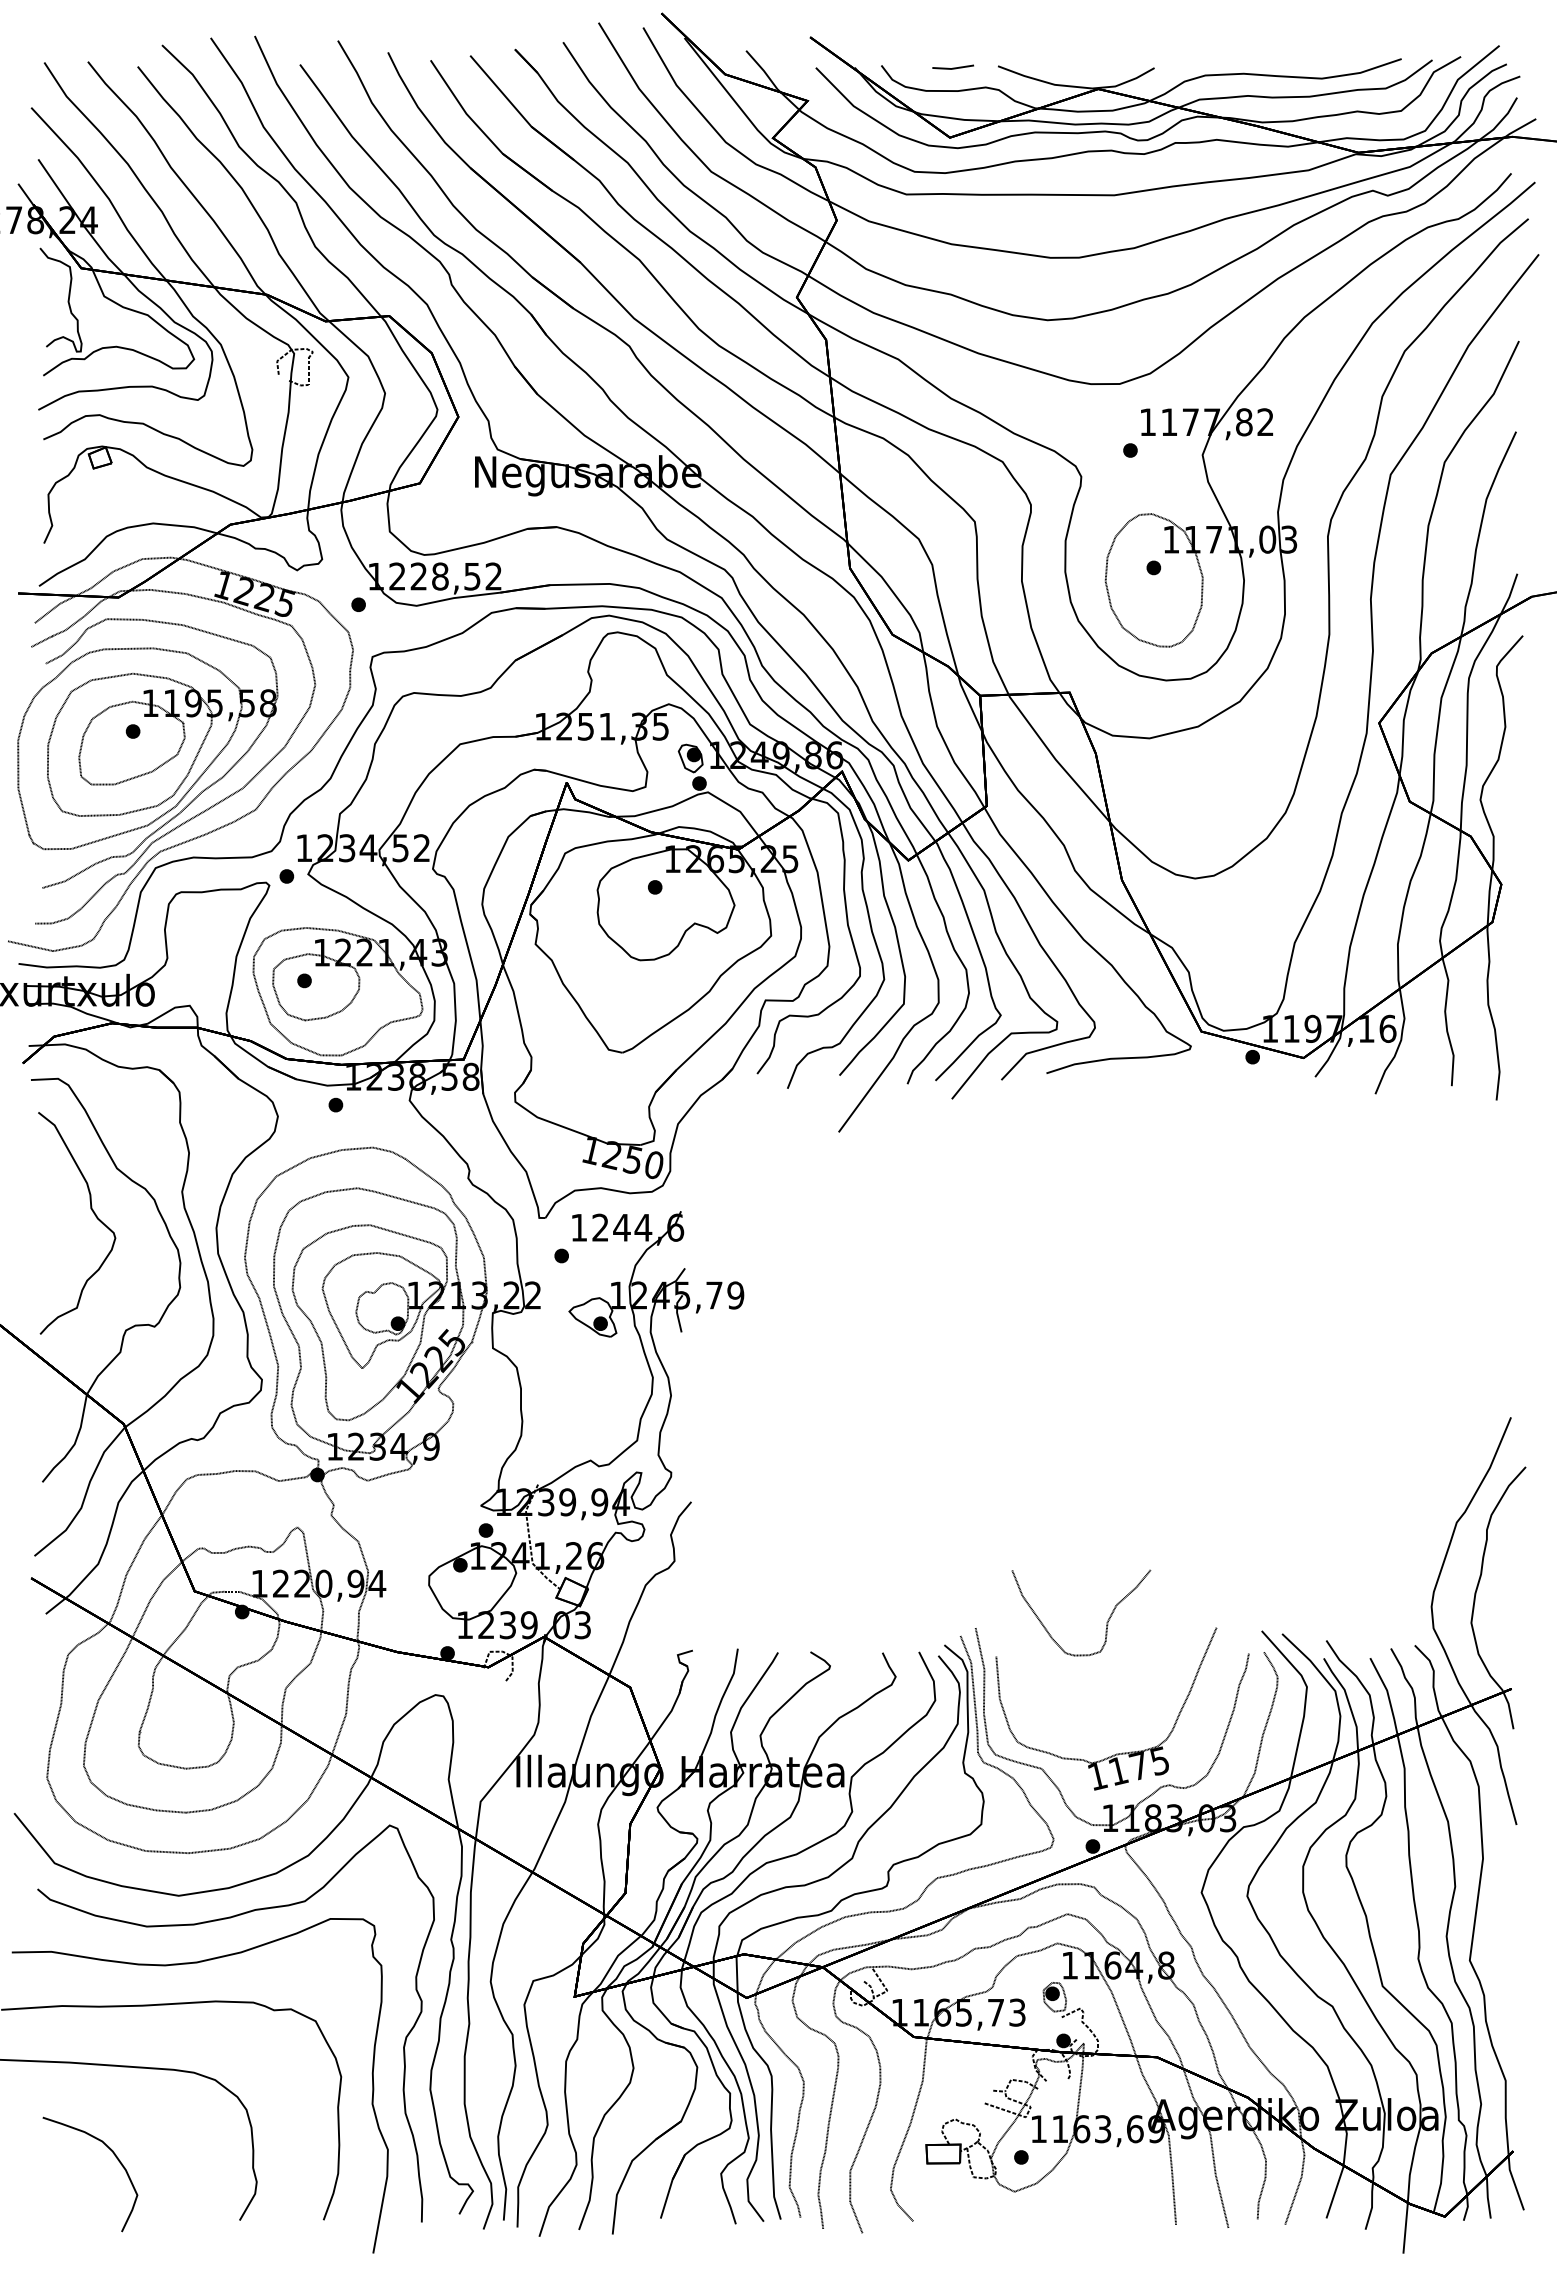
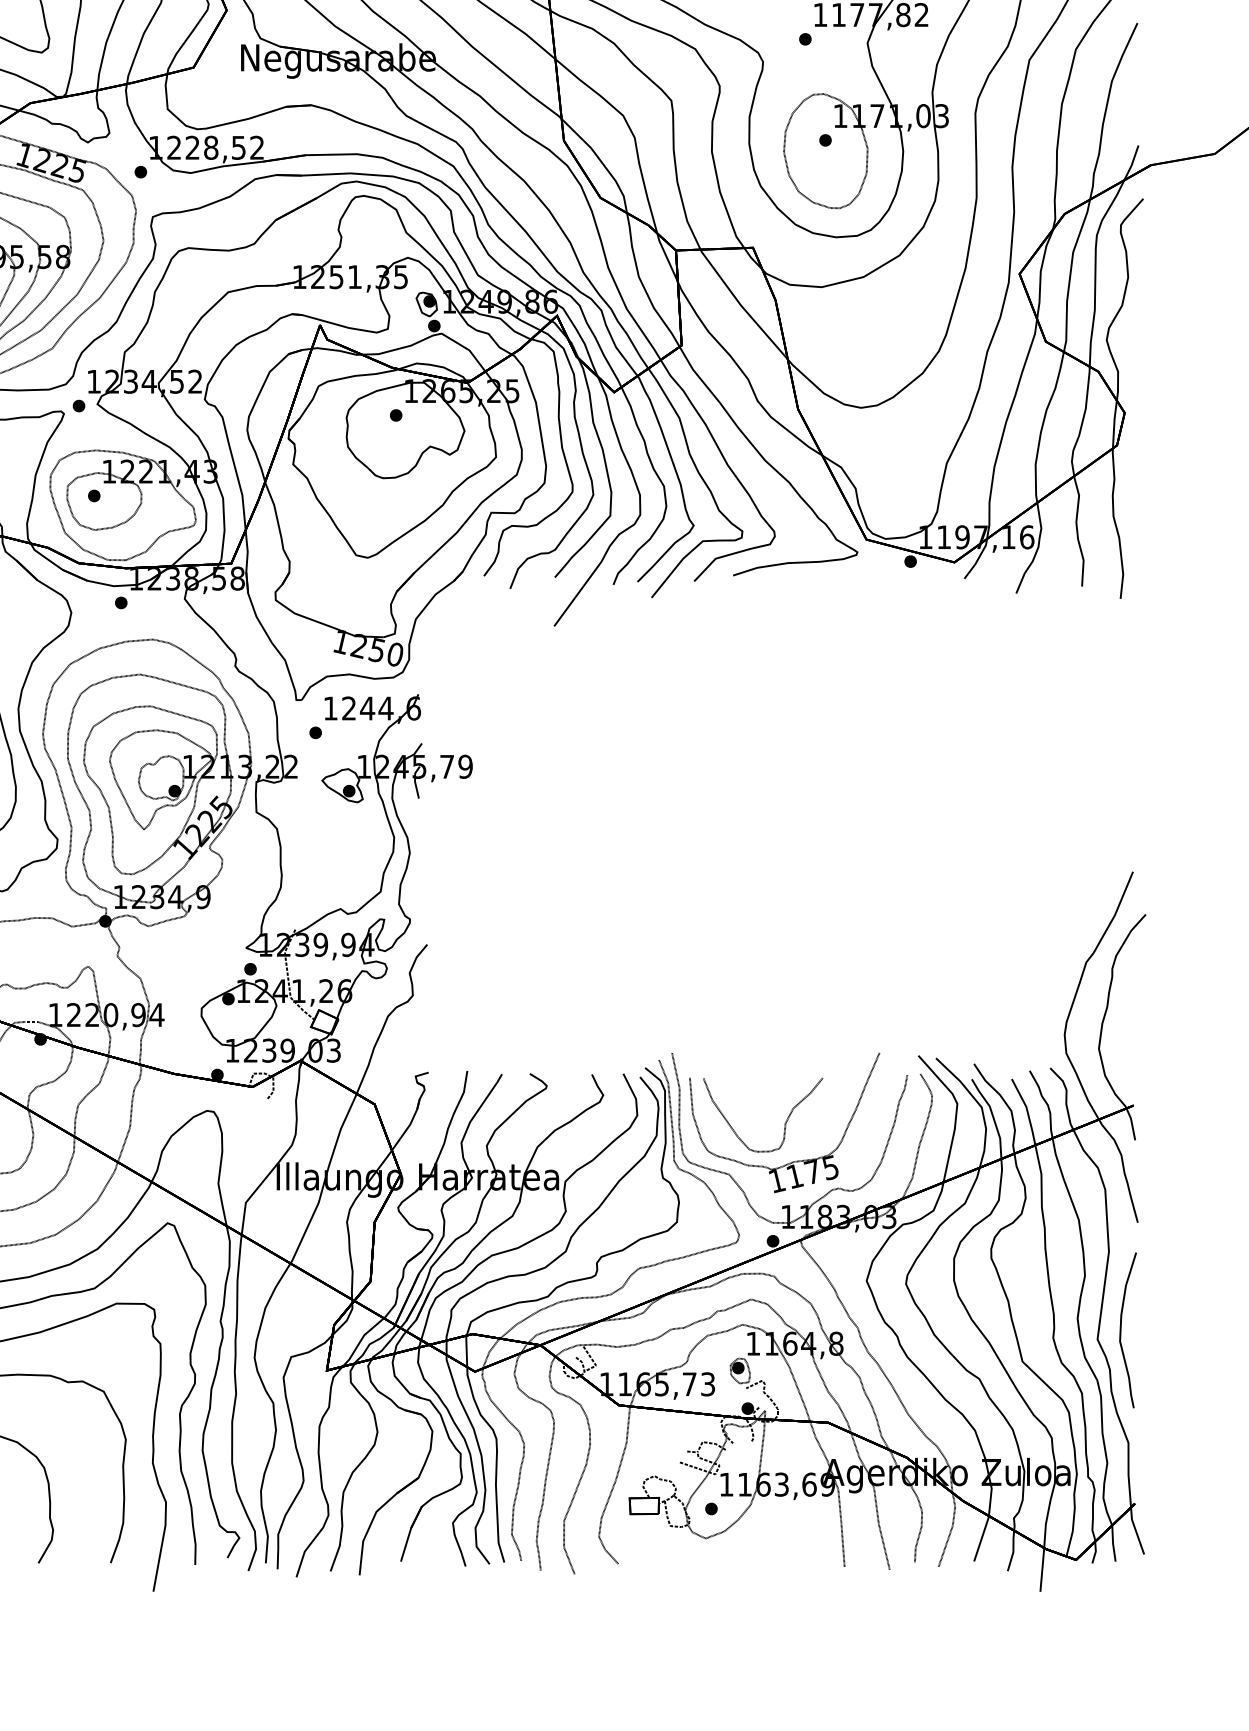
part: (1106, 1622) -> (784, 1123), moved
curve: (1497, 1949) -> (1121, 1329), added

